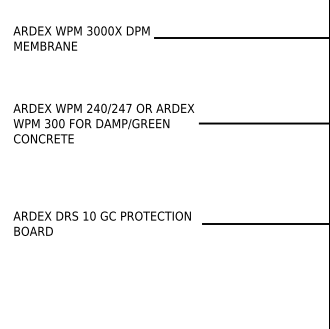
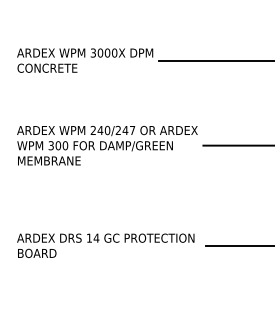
text: (45, 45) -> (49, 67), MEMBRANE -> CONCRETE
text: (45, 138) -> (49, 160), CONCRETE -> MEMBRANE
text: (92, 215) -> (96, 237), 10 -> 14

